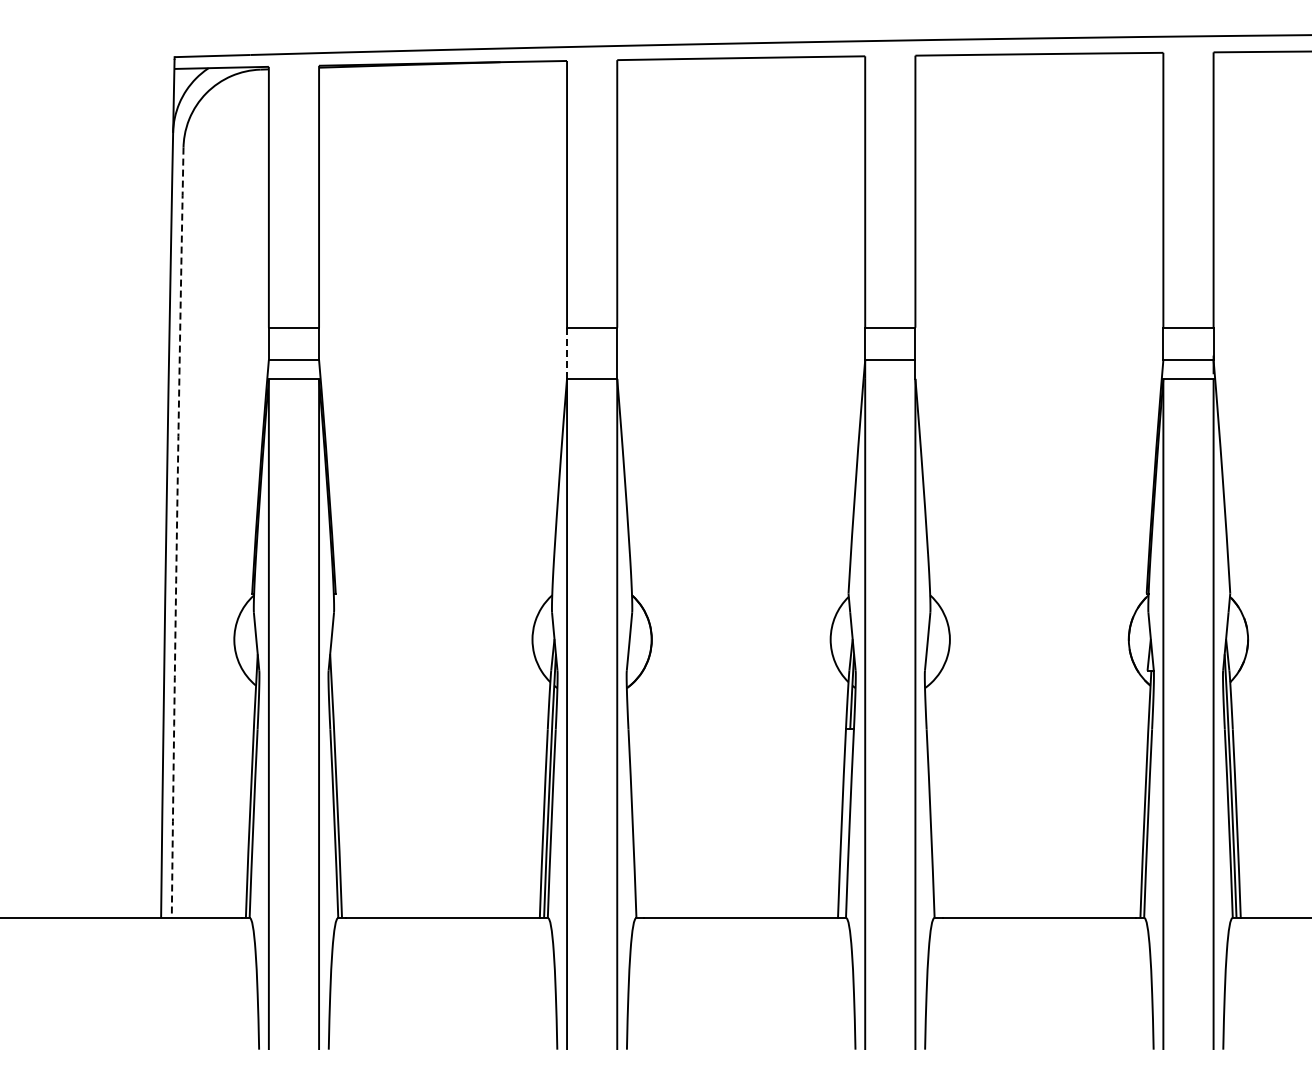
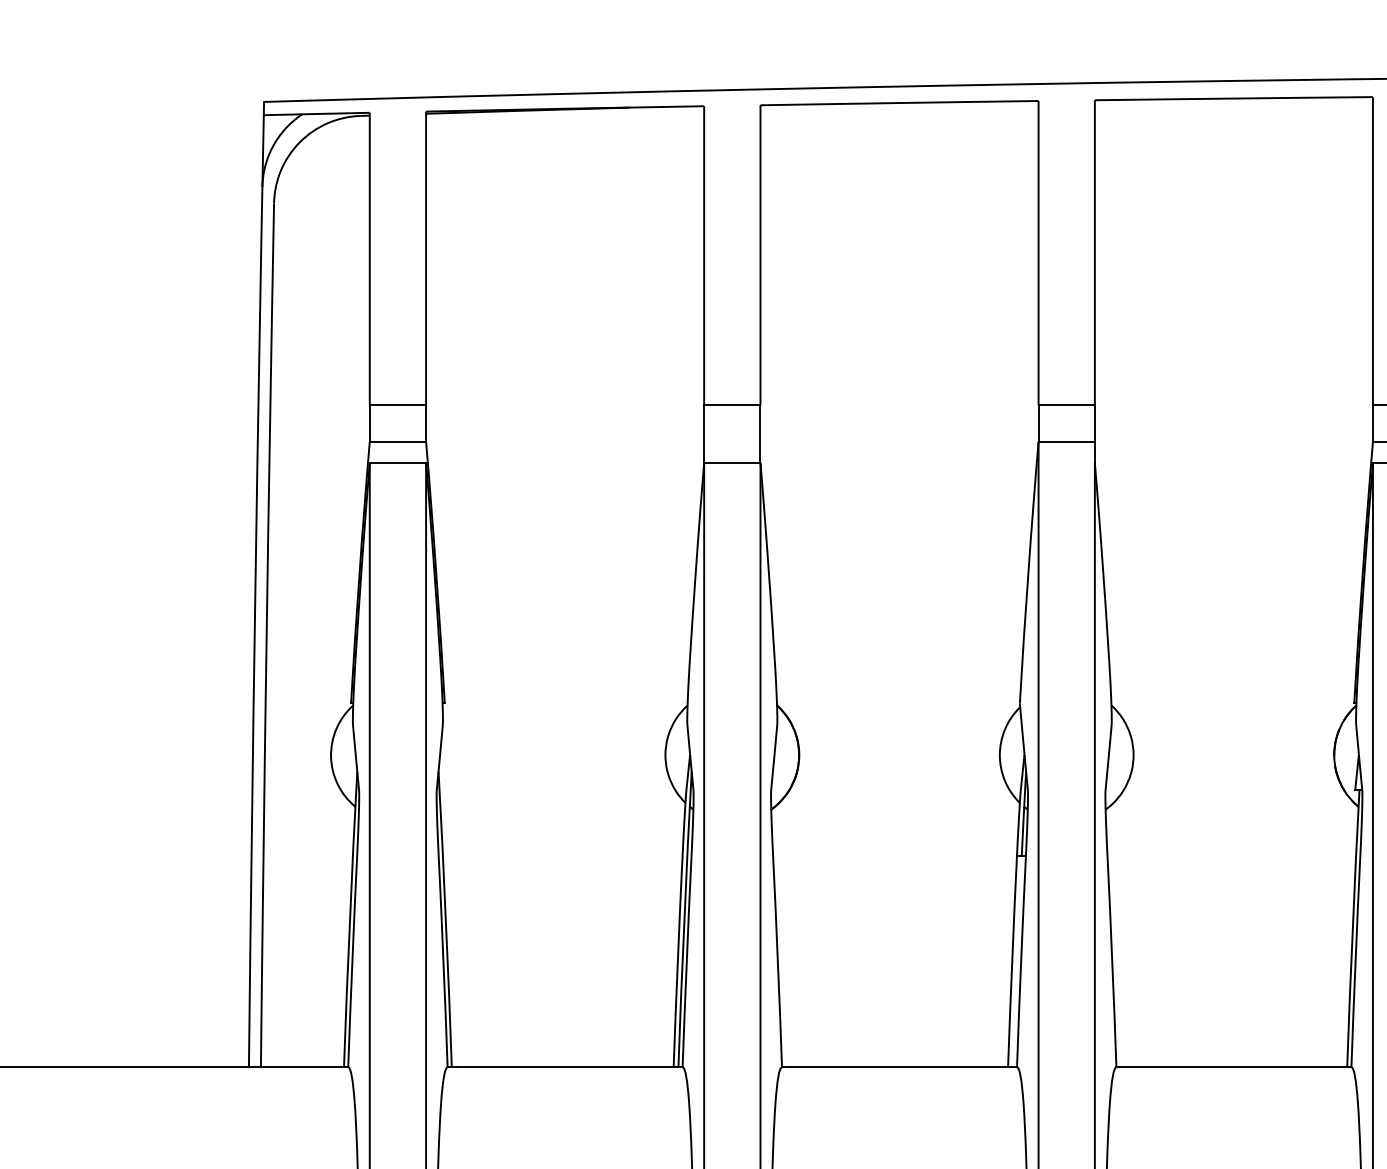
line: (567, 353) -> (704, 434), dashed -> solid
arc: (176, 532) -> (266, 635), dashed -> solid

